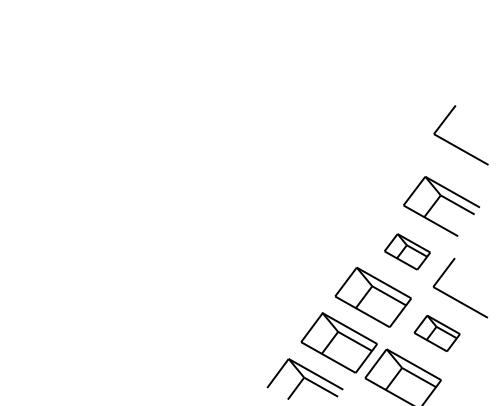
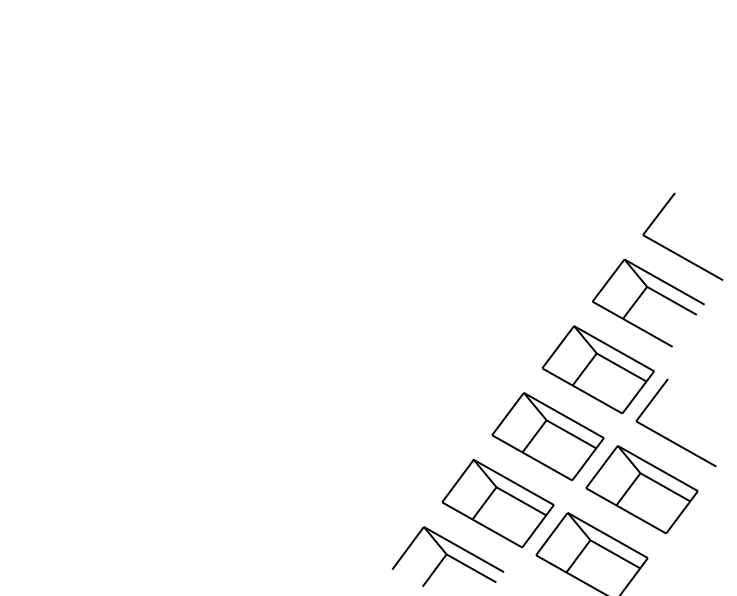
part: (456, 145) -> (676, 251), moved
part: (407, 251) -> (598, 369), size x1.67
part: (436, 333) -> (640, 489), size x1.67

